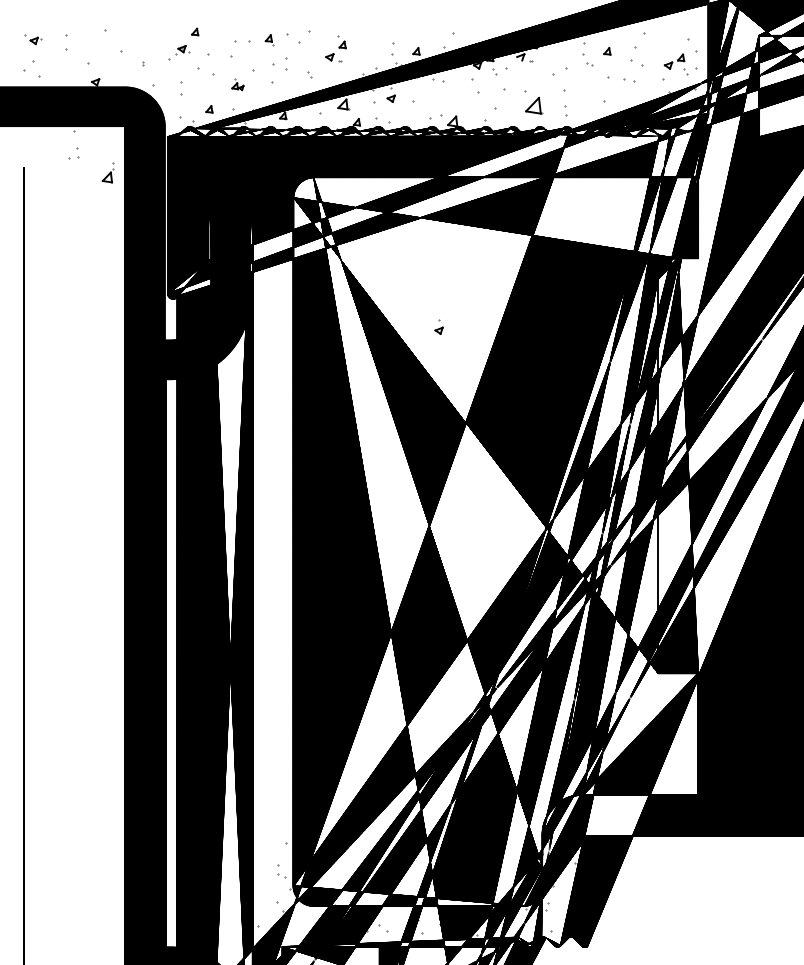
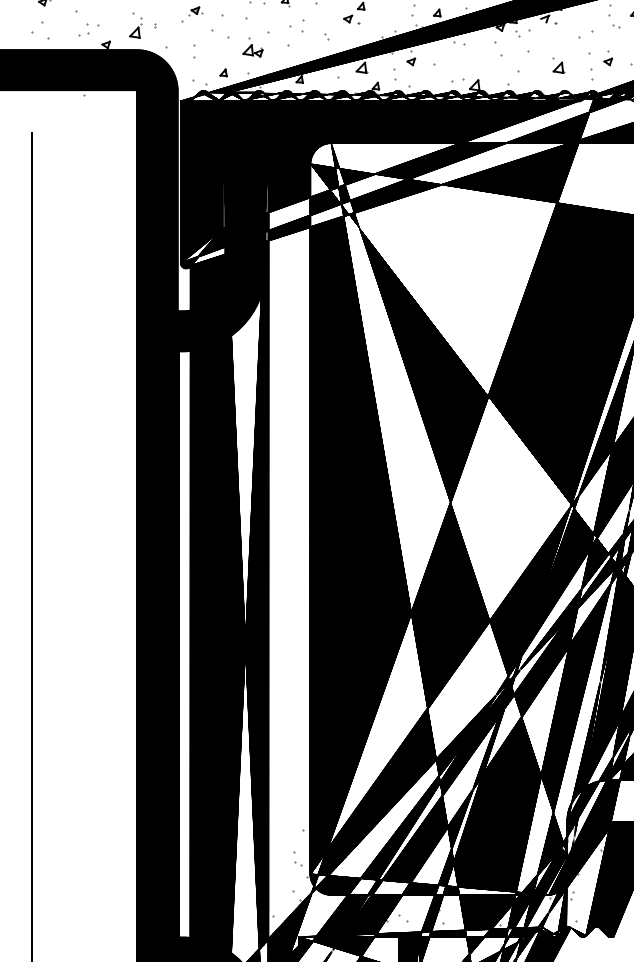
part: (237, 84) -> (252, 47), size x1.67
part: (534, 102) -> (559, 65), size x0.62
part: (374, 110) -> (394, 73), size x0.62
part: (73, 153) -> (83, 29), moved
part: (107, 172) -> (135, 27), moved
part: (438, 326) -> (607, 57), moved

